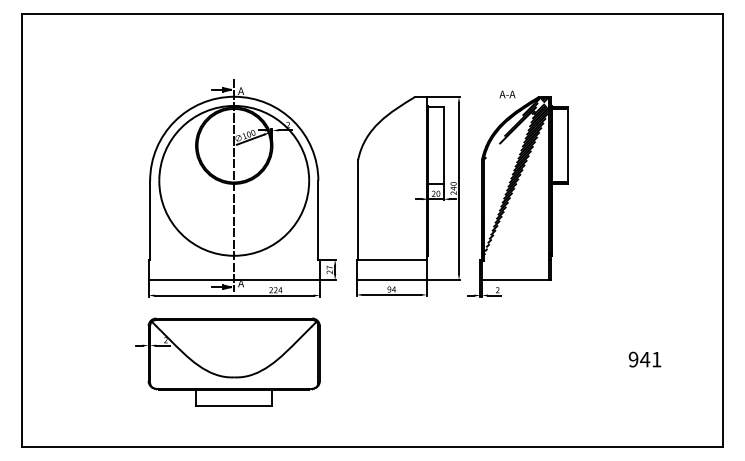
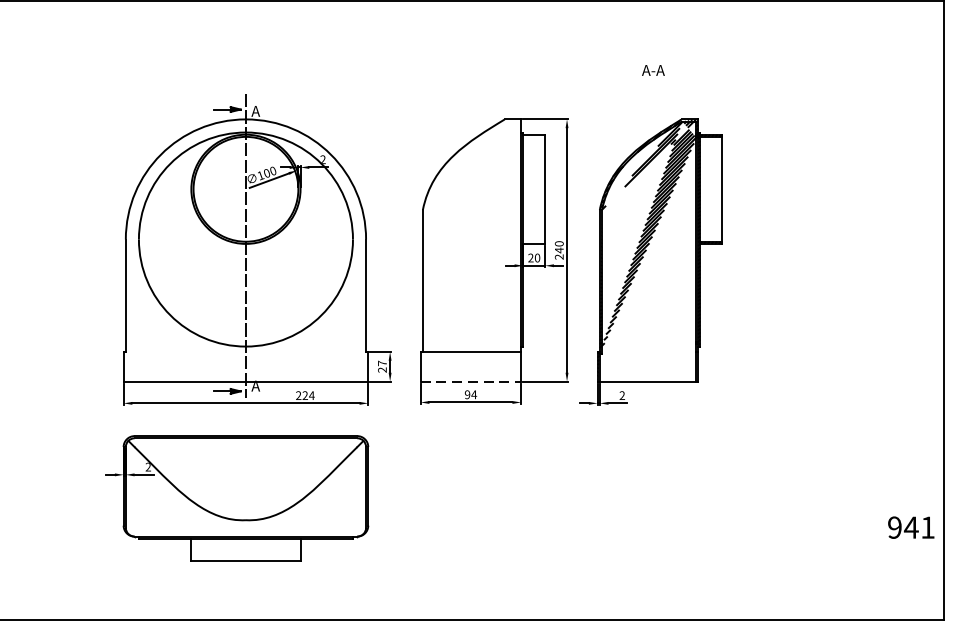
text: (507, 94) -> (653, 70), moved
line: (392, 280) -> (472, 381), solid -> dashed
text: (644, 359) -> (910, 527), moved

